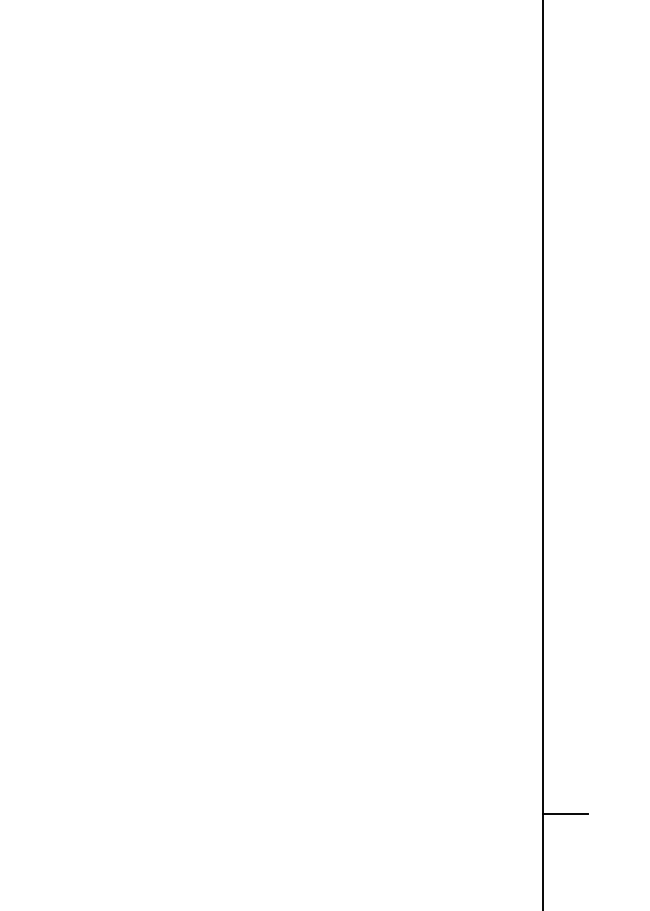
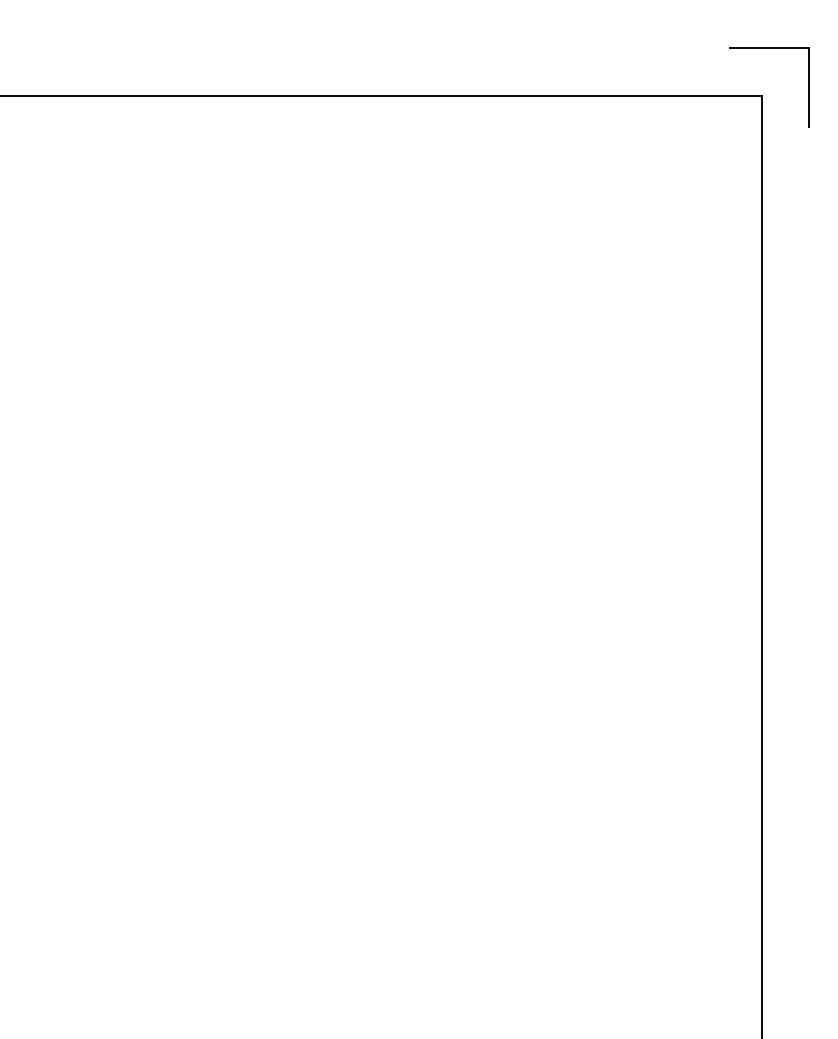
line: (565, 813) -> (785, 1019), removed

